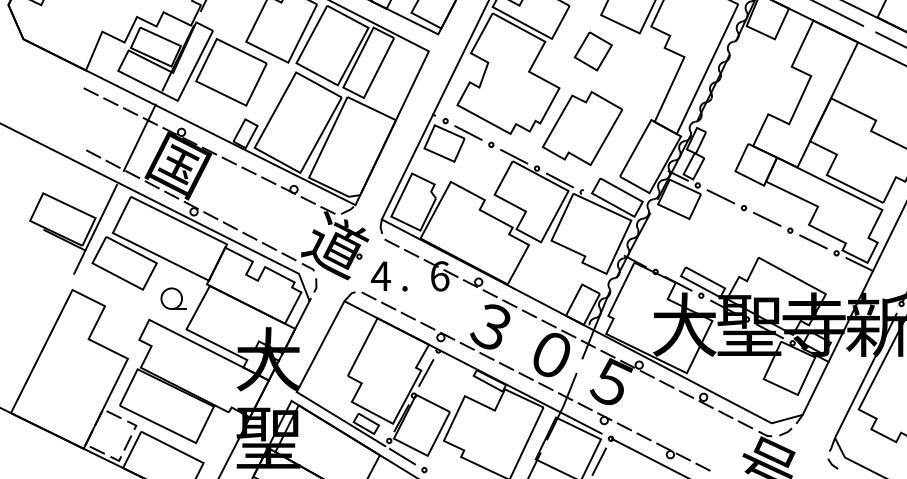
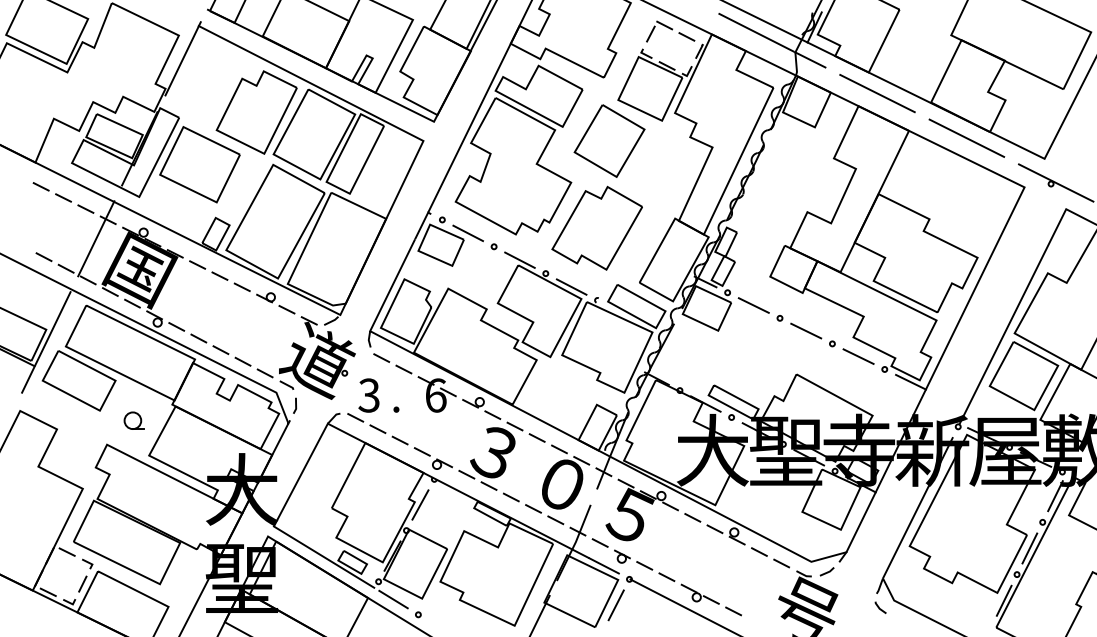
part: (593, 50) -> (609, 140), size x1.67
text: (380, 276) -> (368, 395), 4 -> 3
part: (172, 298) -> (133, 420), size x0.71

